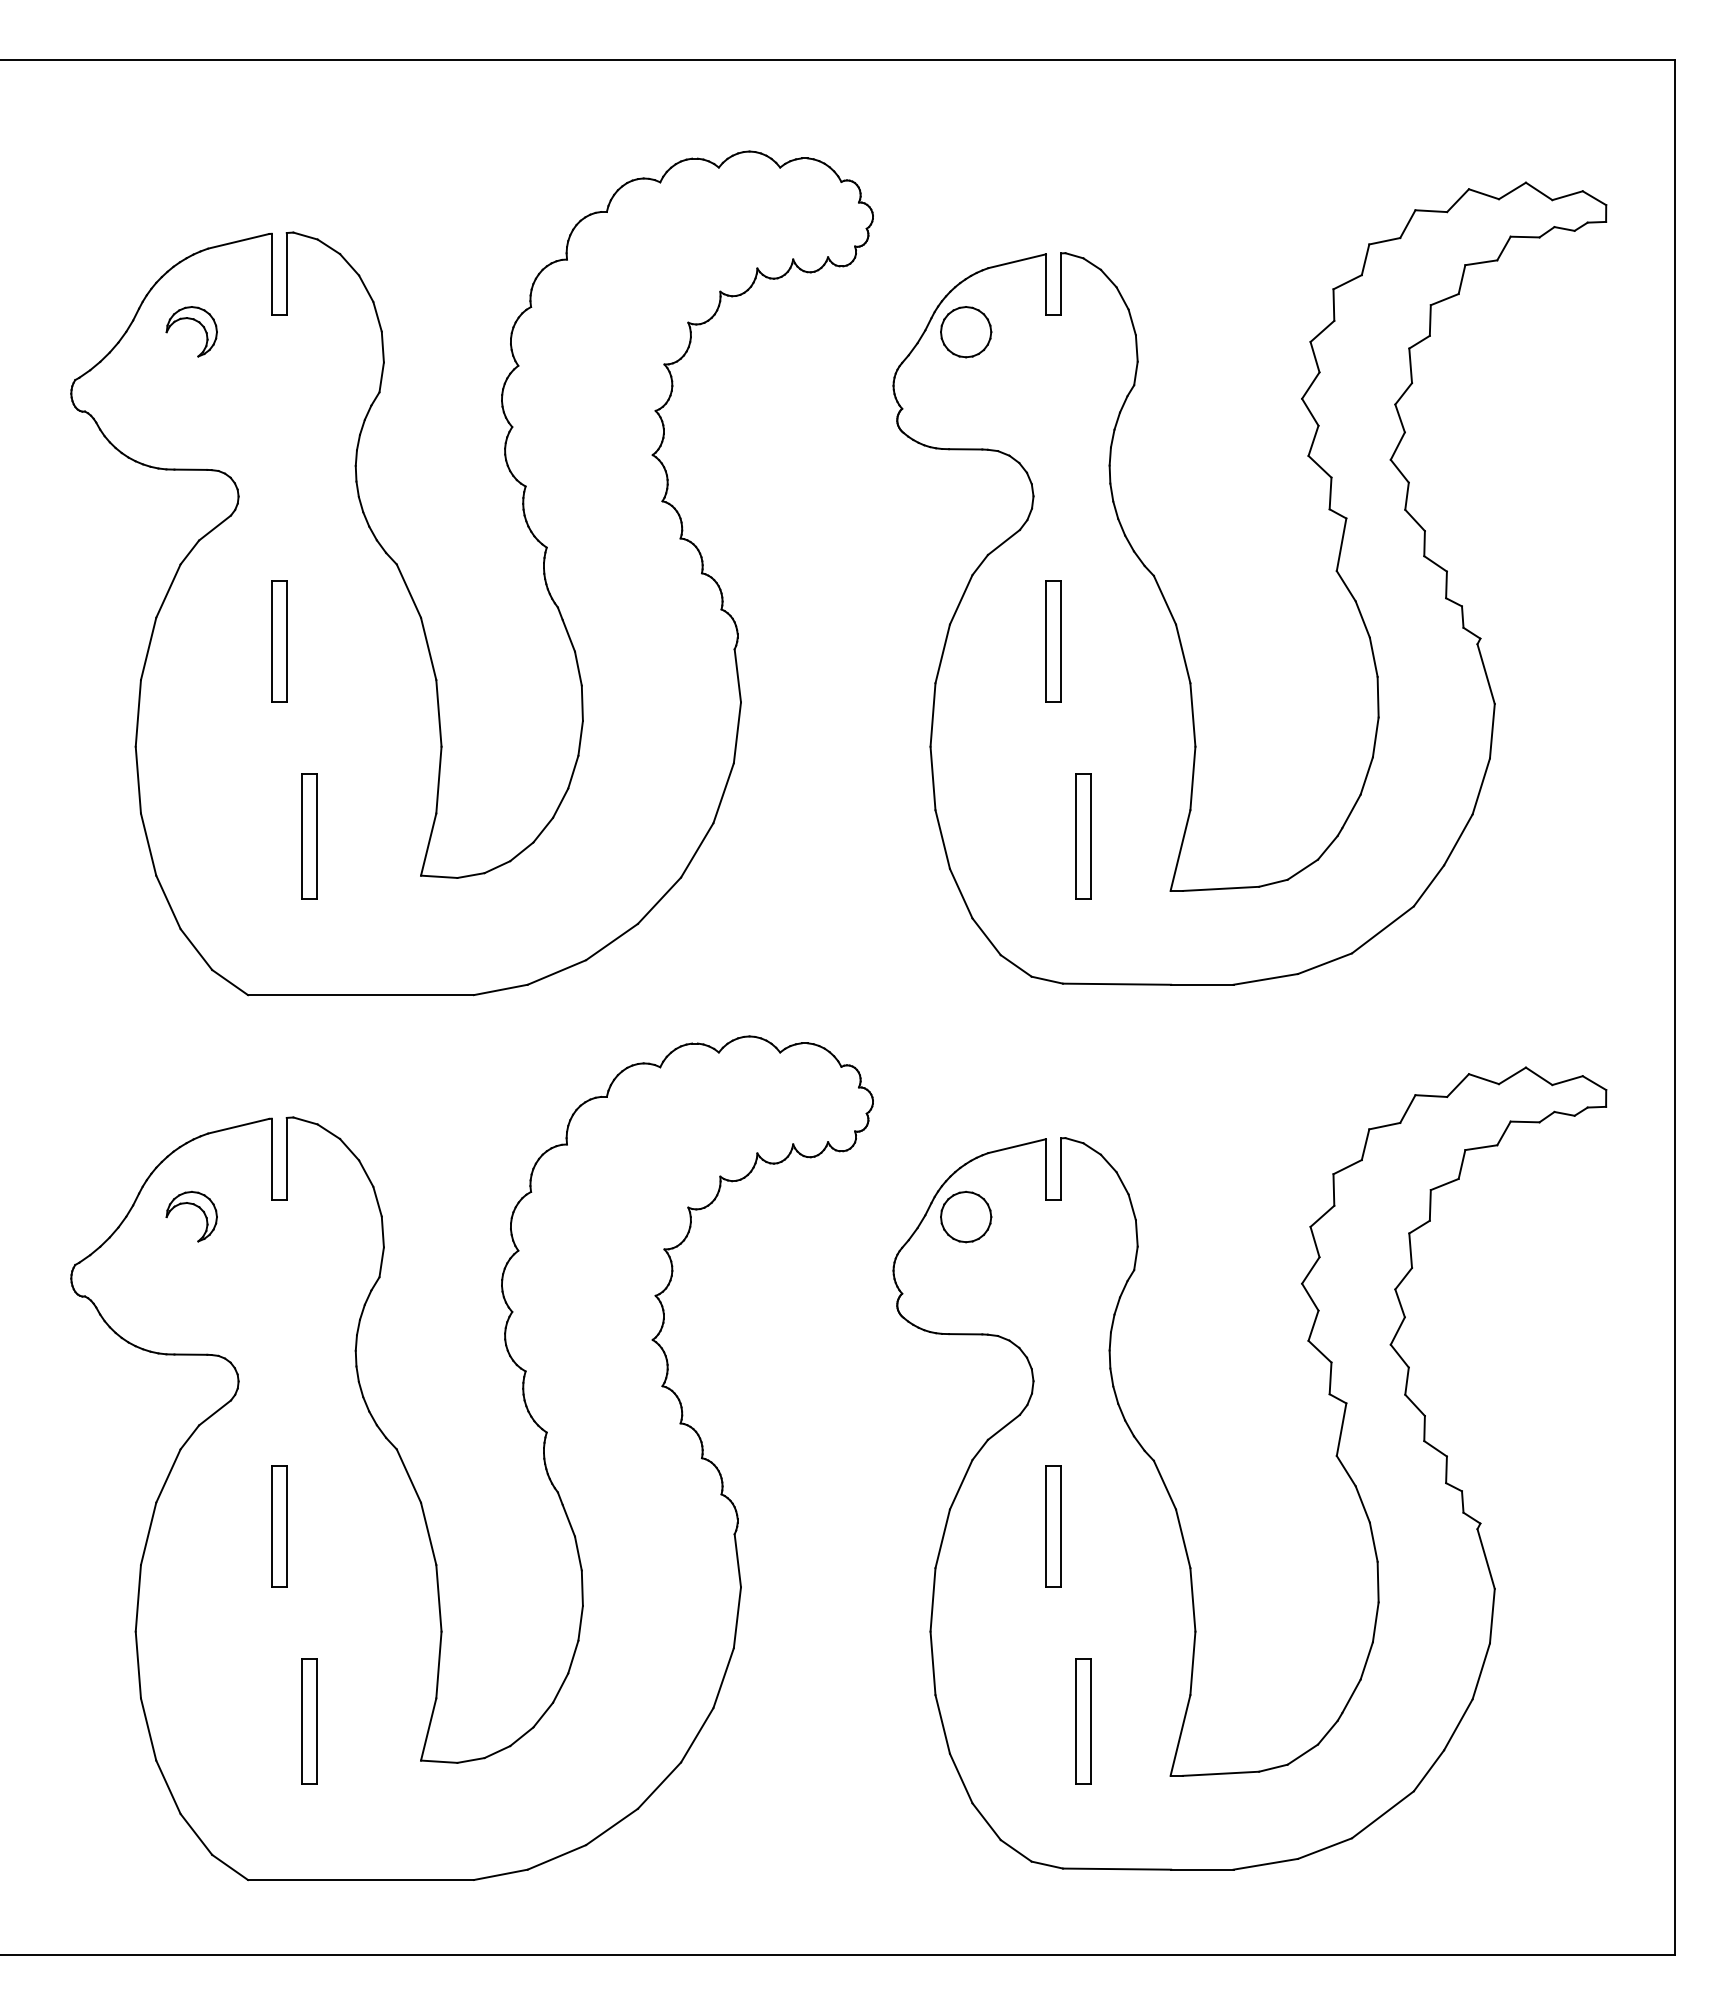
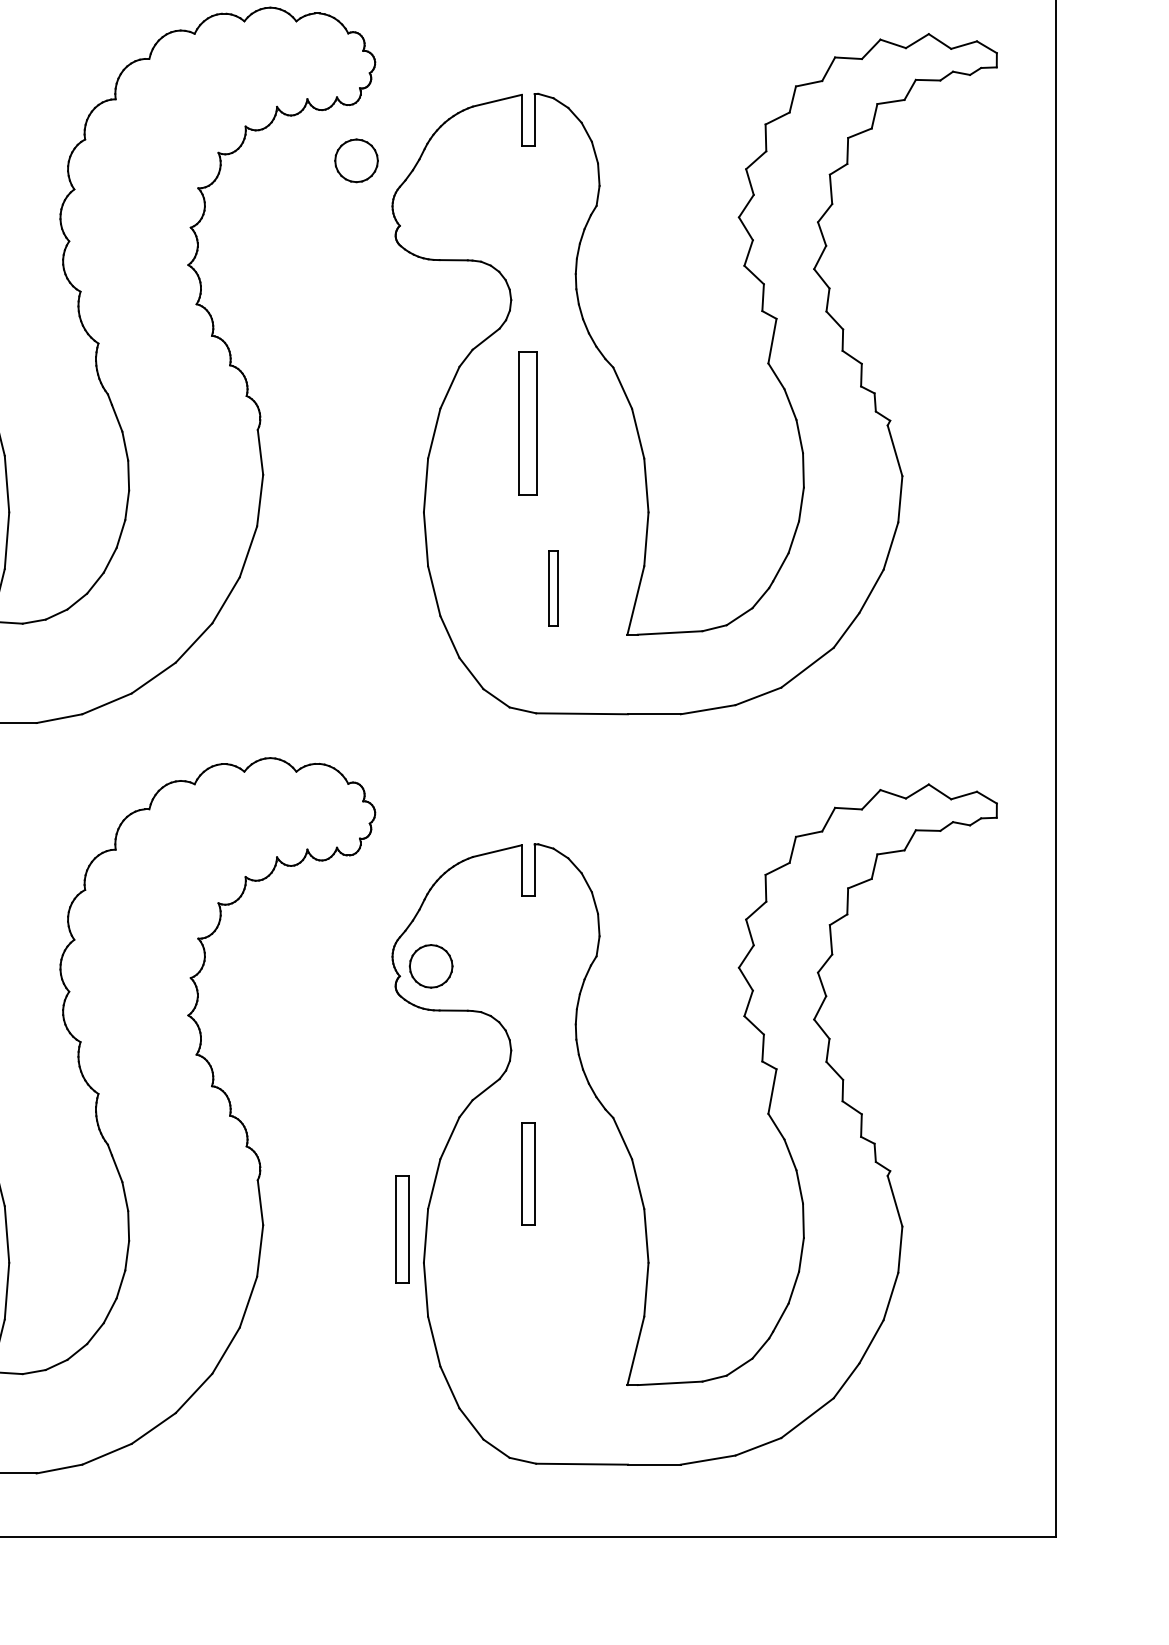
part: (966, 332) -> (356, 161), moved
part: (1053, 641) -> (528, 423), size x1.4
part: (1083, 836) -> (553, 588), size x0.7
part: (966, 1216) -> (431, 965), moved
part: (1083, 1721) -> (402, 1229), moved

